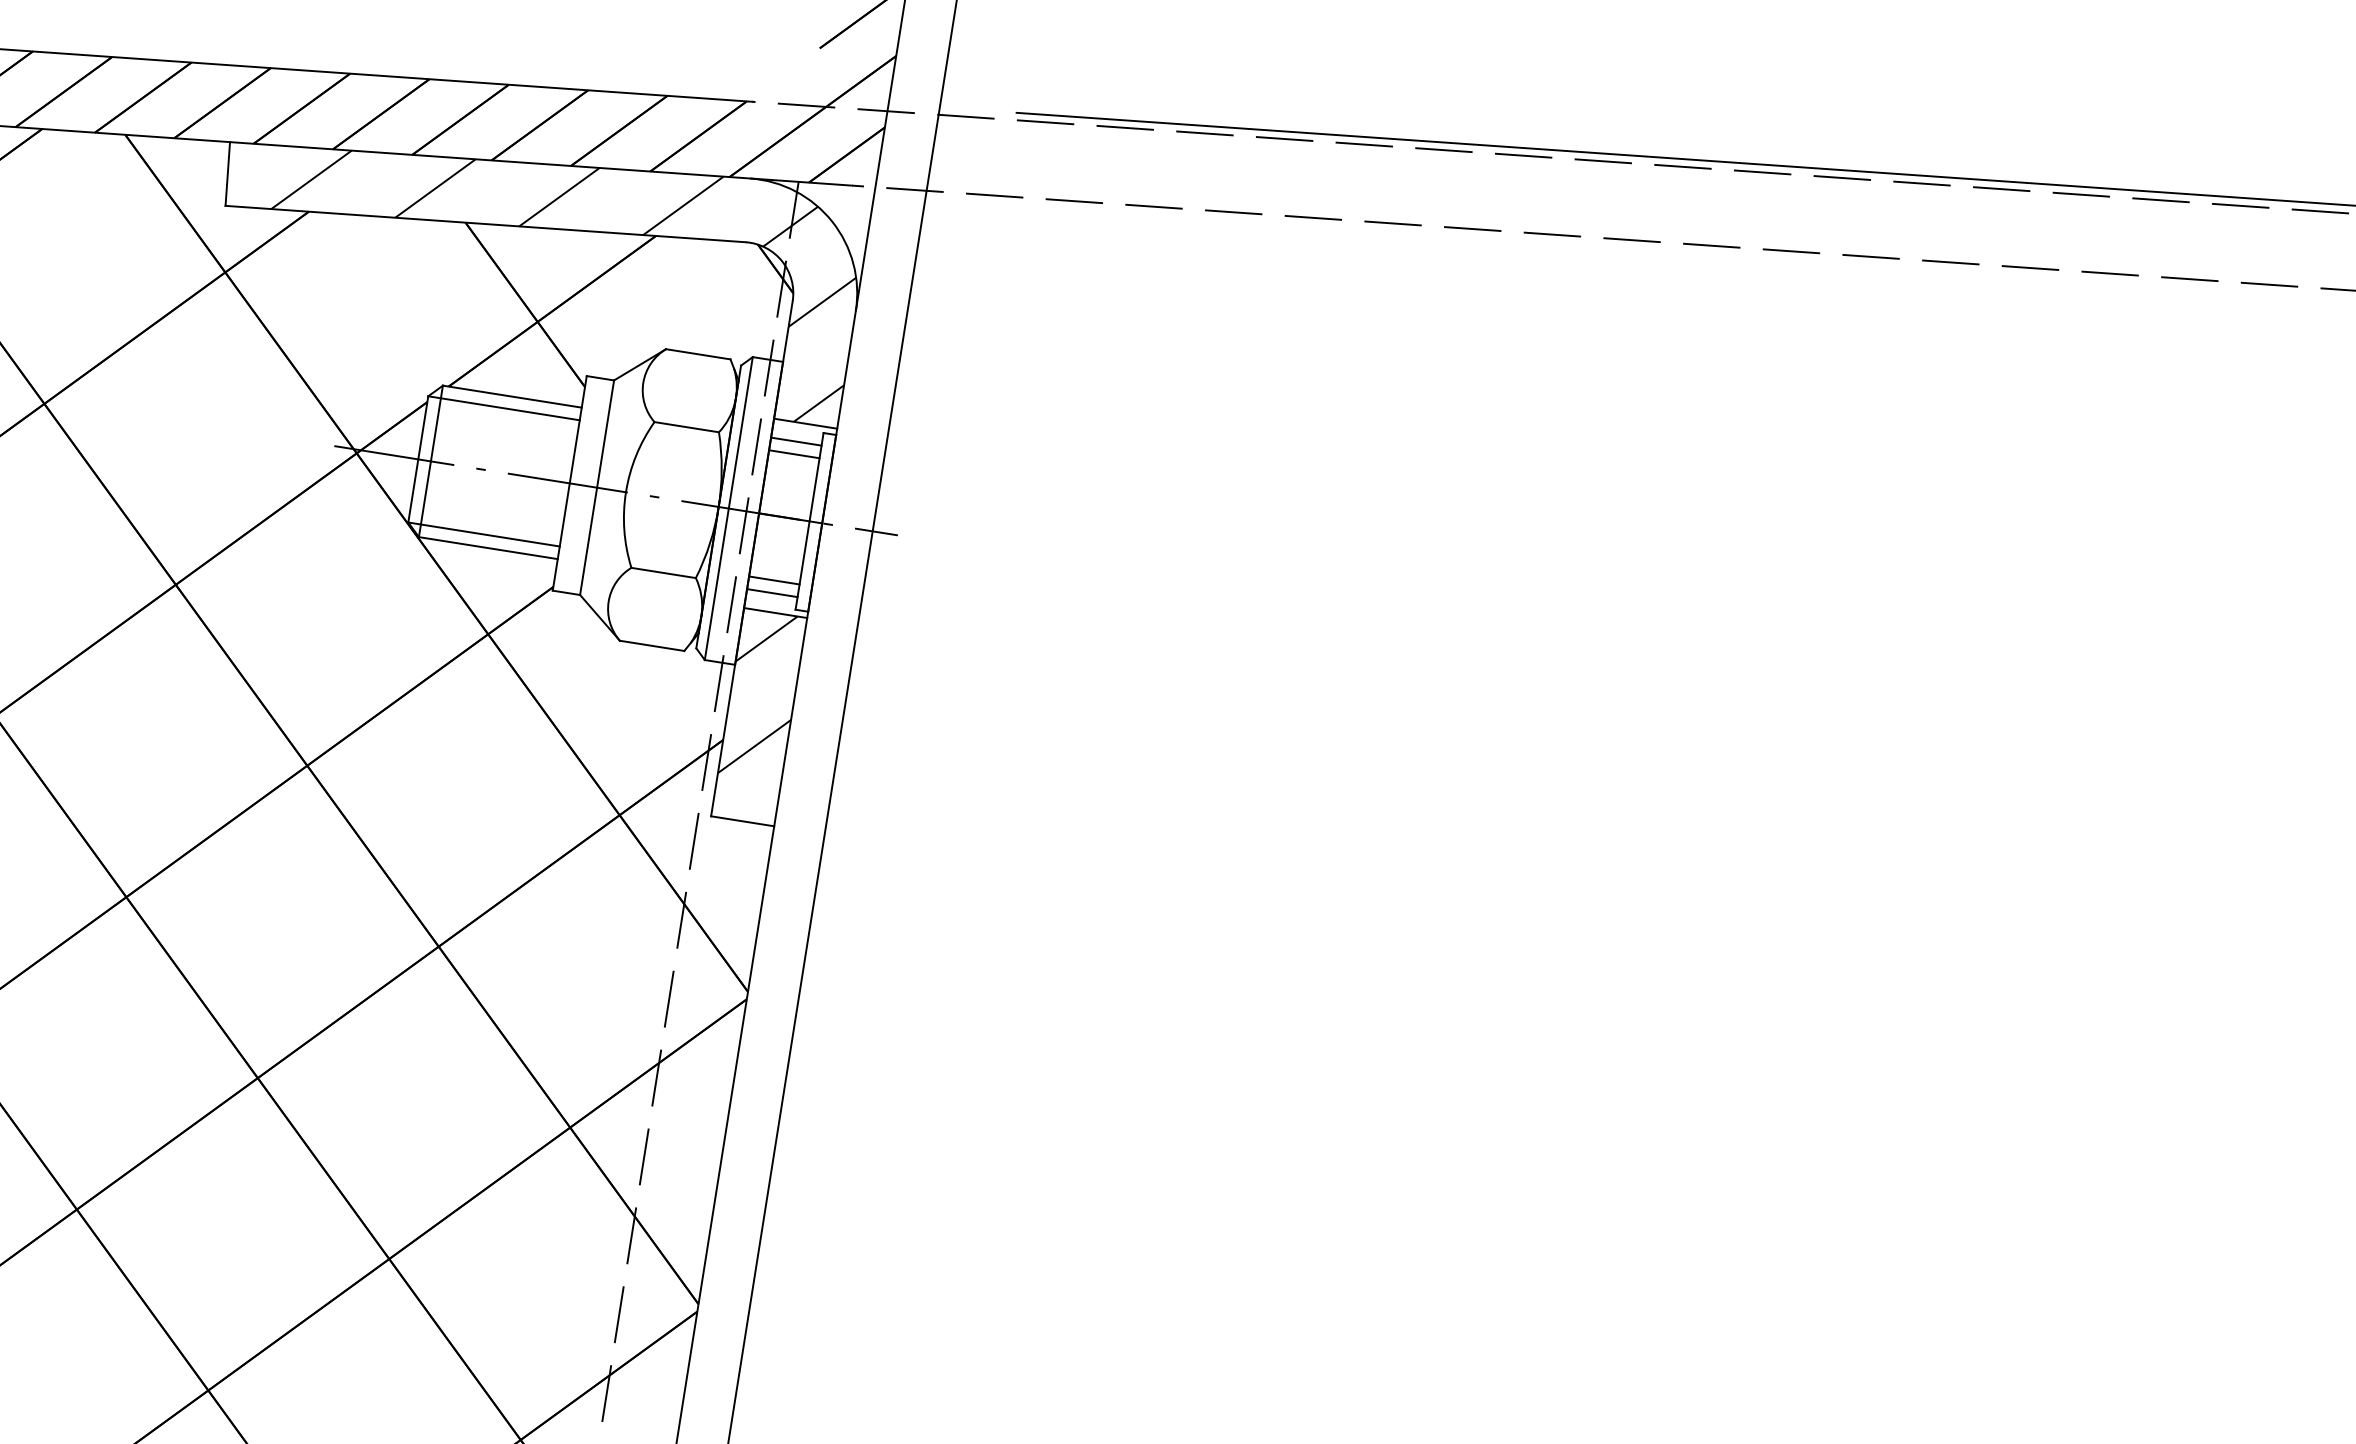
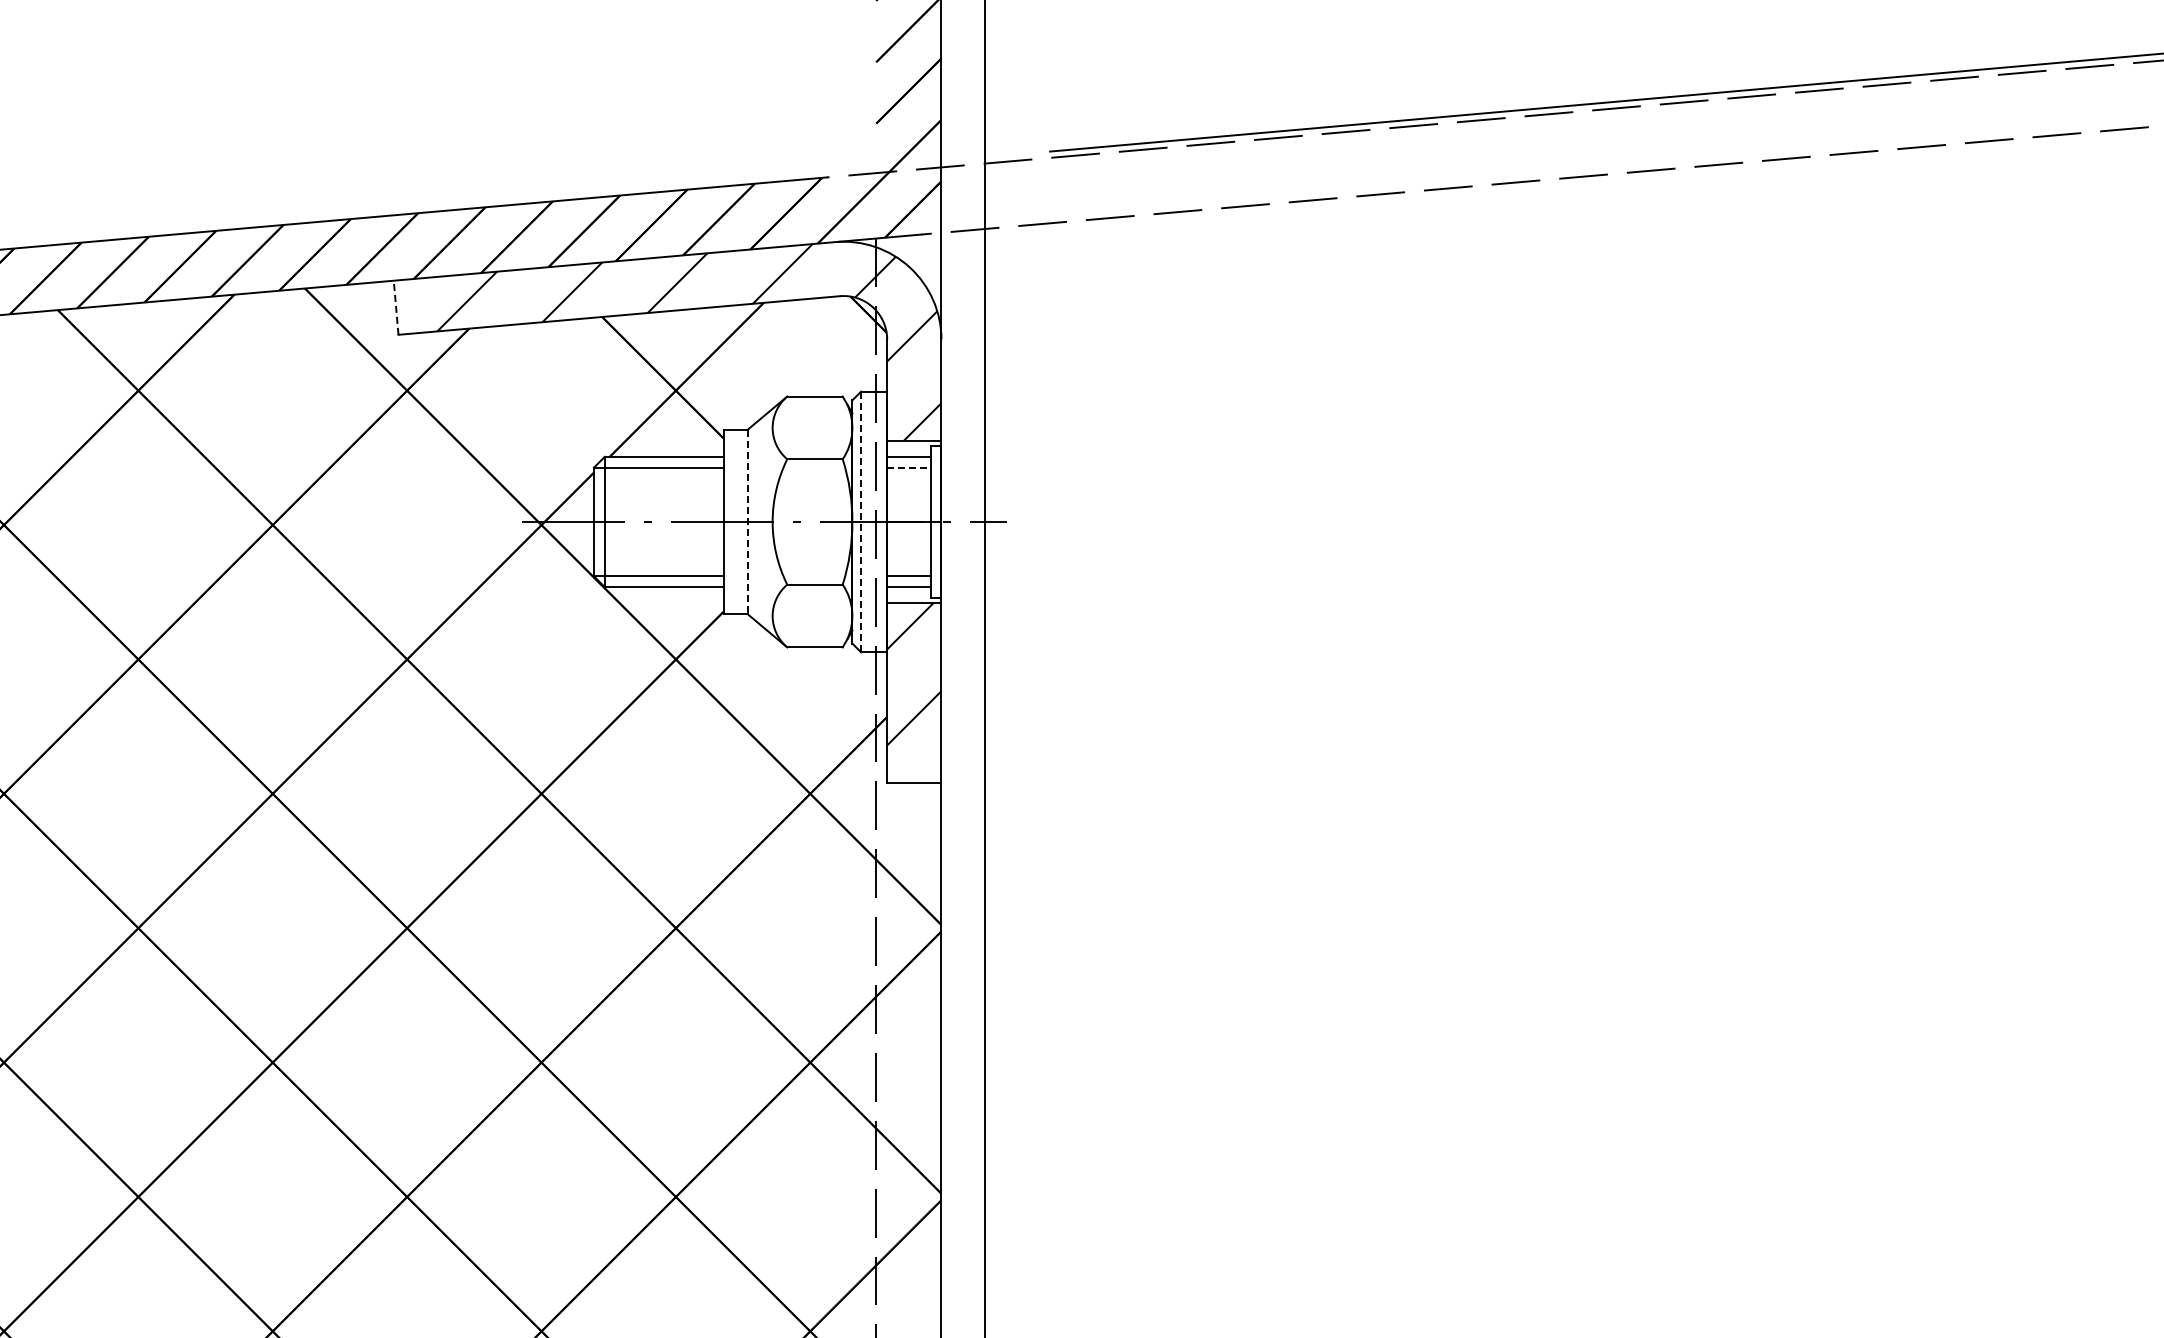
line: (228, 173) -> (396, 307), solid -> dashed
line: (793, 453) -> (908, 467), solid -> dashed
line: (596, 488) -> (747, 522), solid -> dashed
line: (729, 509) -> (861, 522), solid -> dashed

